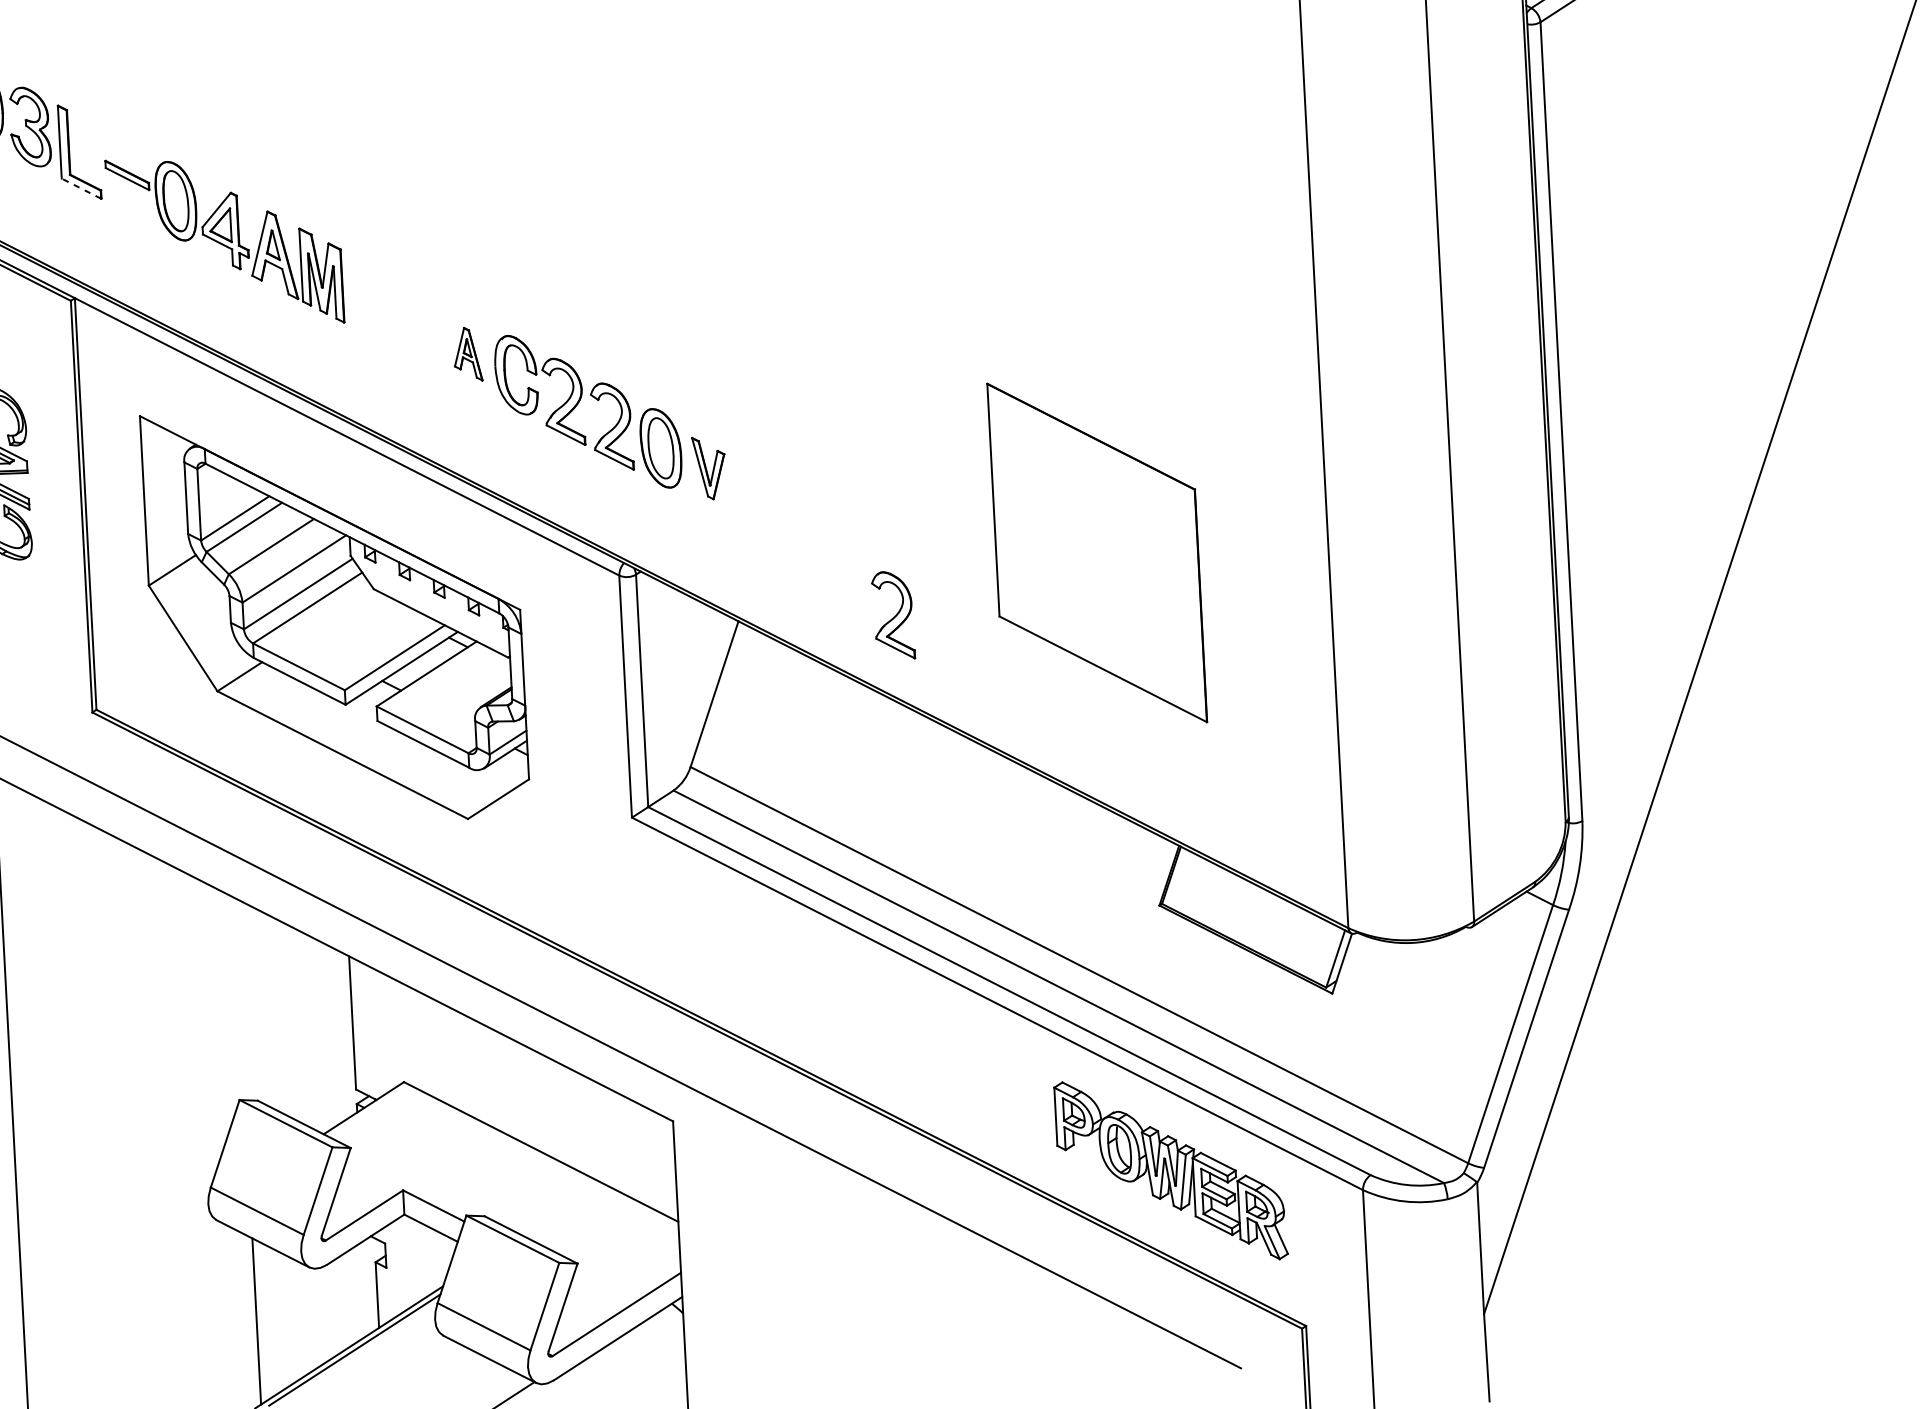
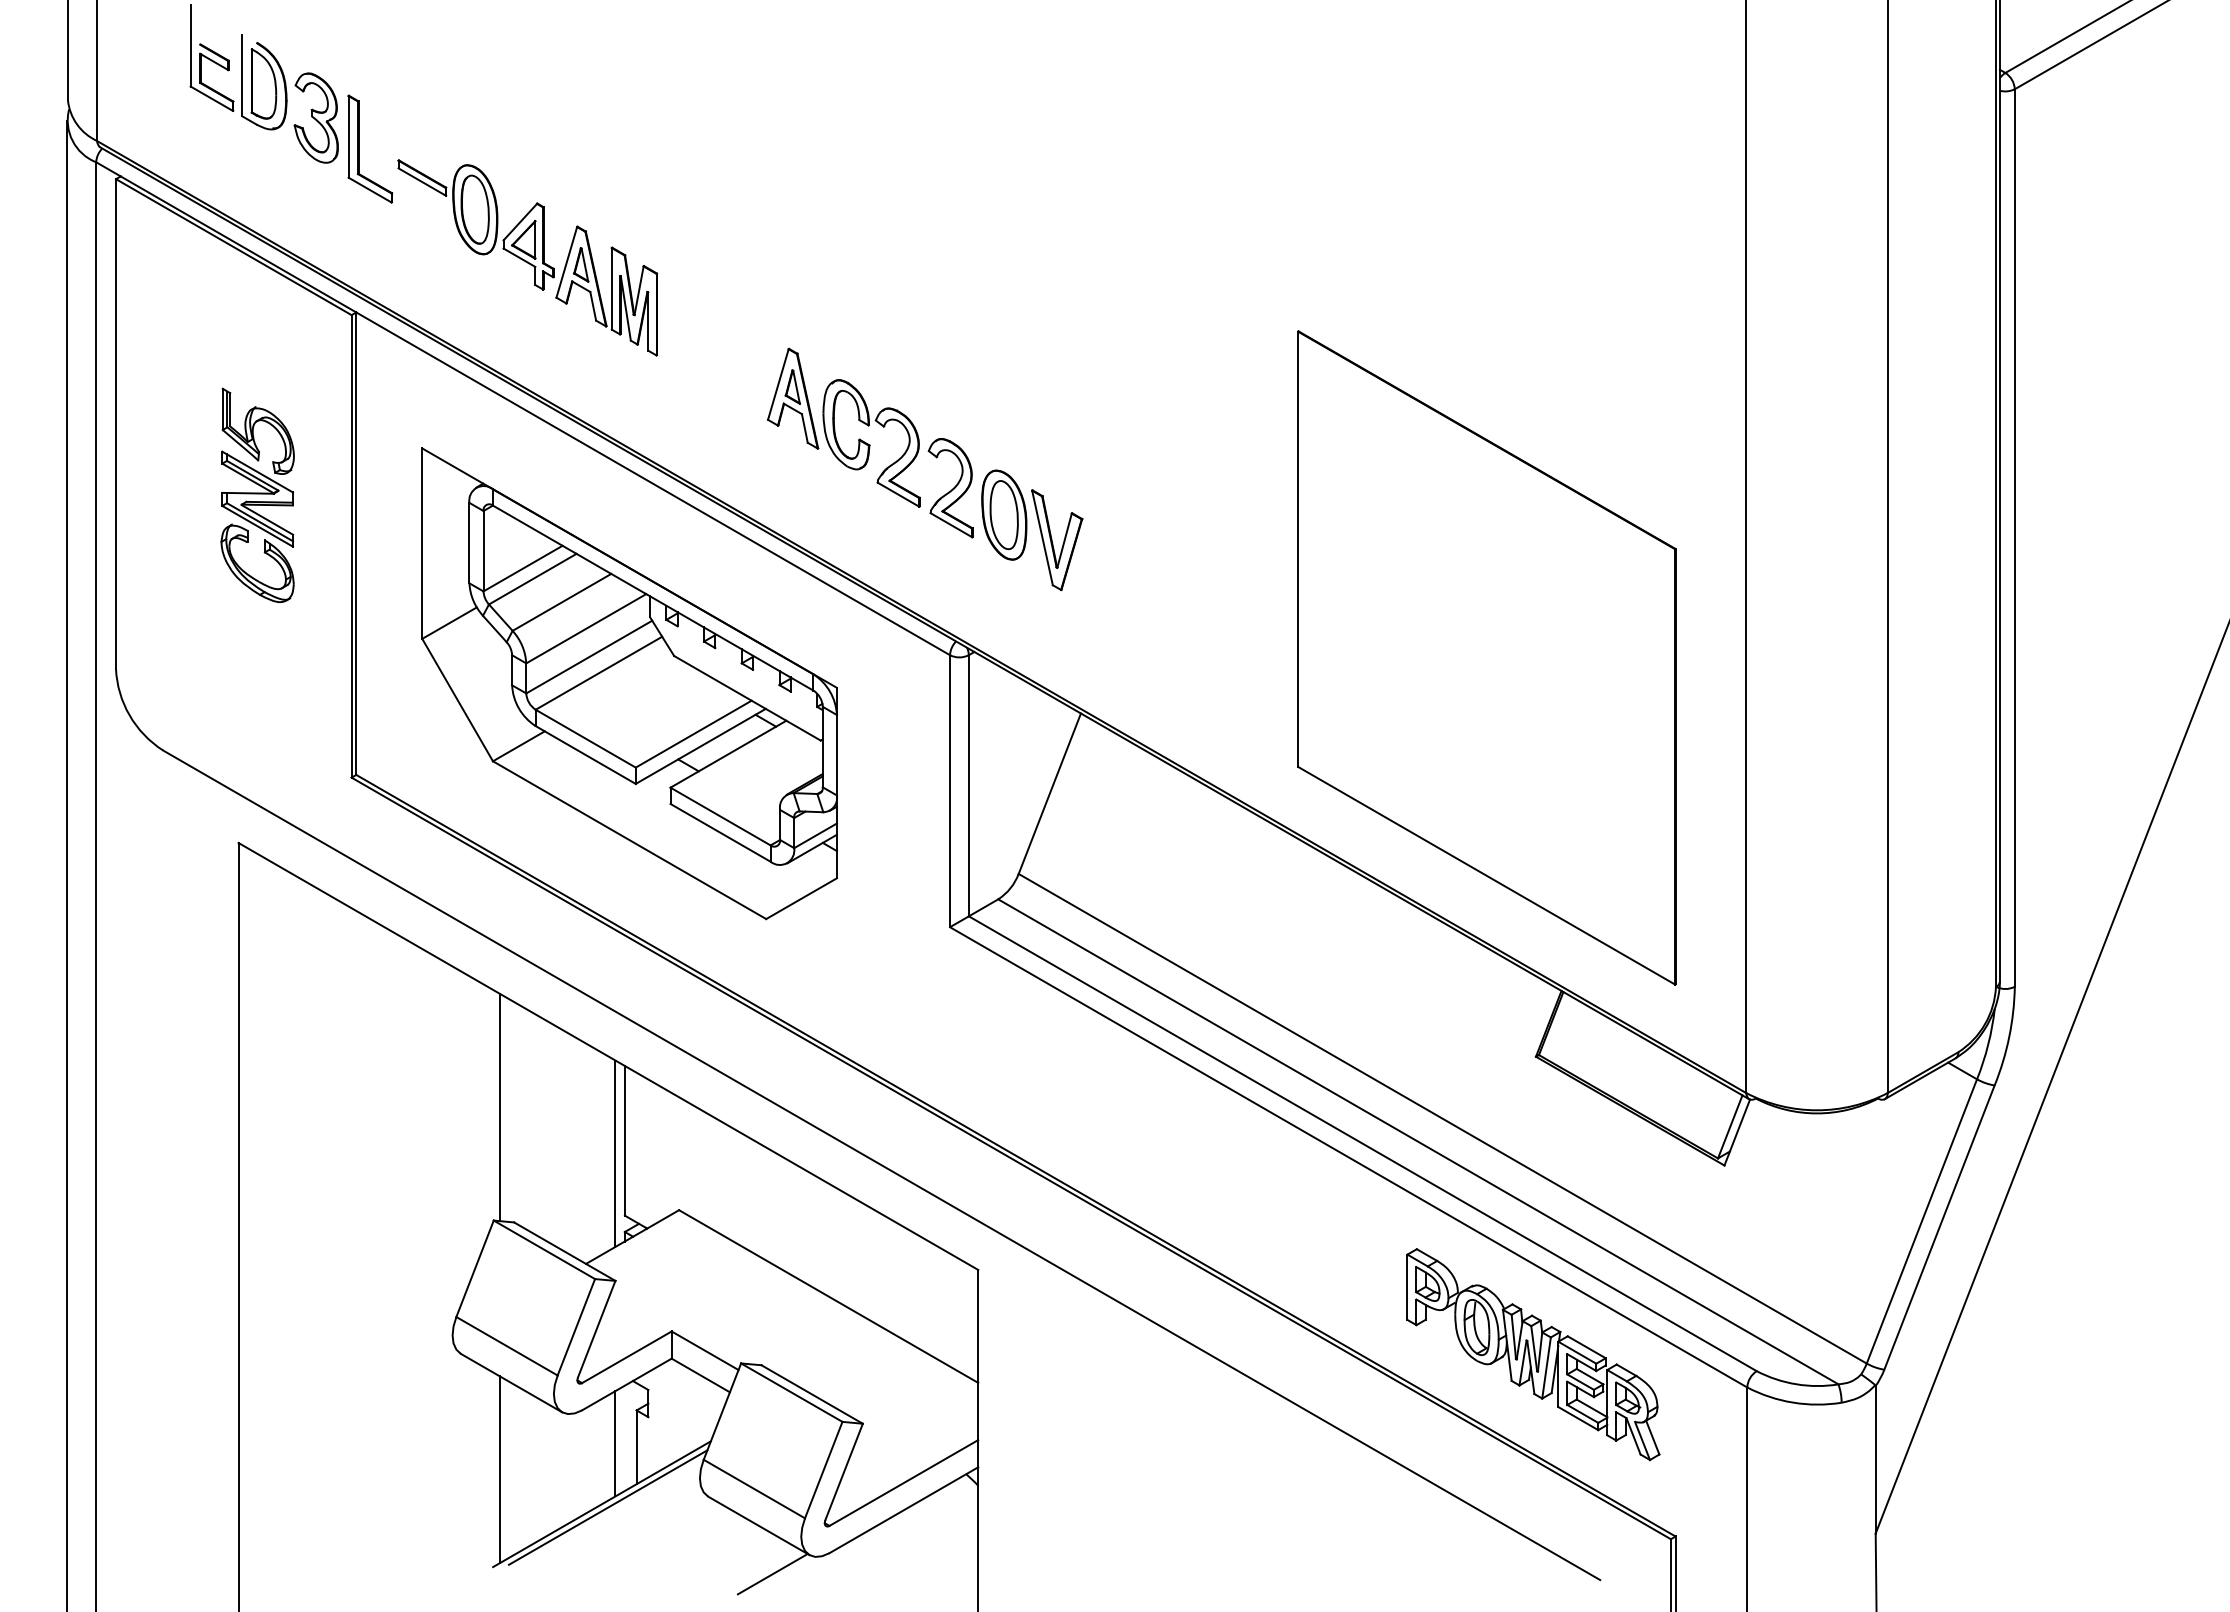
line: (81, 189) -> (370, 190), dashed -> solid
part: (468, 354) -> (793, 398), size x1.67
part: (709, 468) -> (1057, 540), size x1.43
part: (1096, 552) -> (1486, 657), size x1.67
part: (893, 615) -> (1254, 716), removed
line: (239, 999) -> (499, 1107), added
line: (344, 1034) -> (615, 1153), added
line: (358, 1292) -> (615, 1443), added

